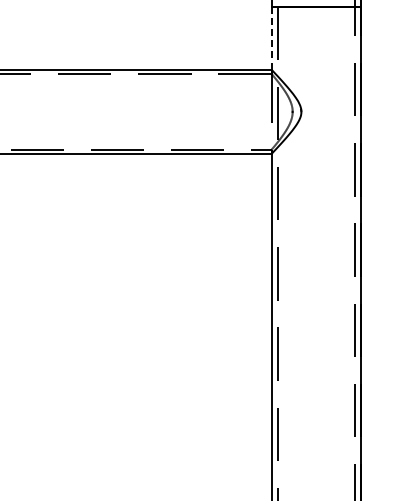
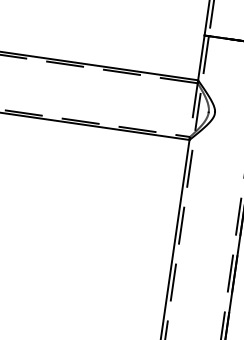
line: (271, 38) -> (201, 58), dashed -> solid

